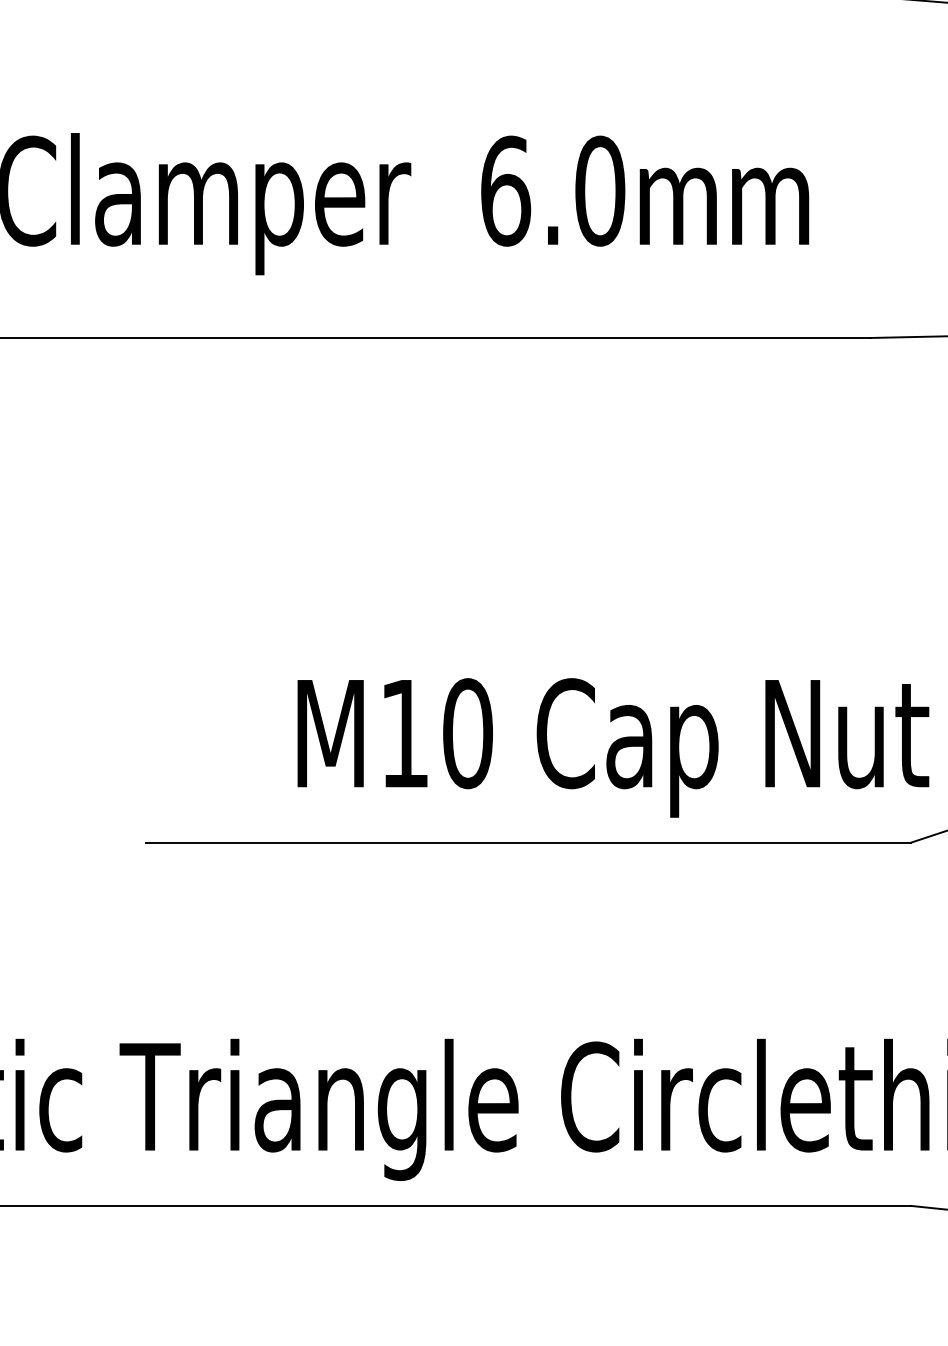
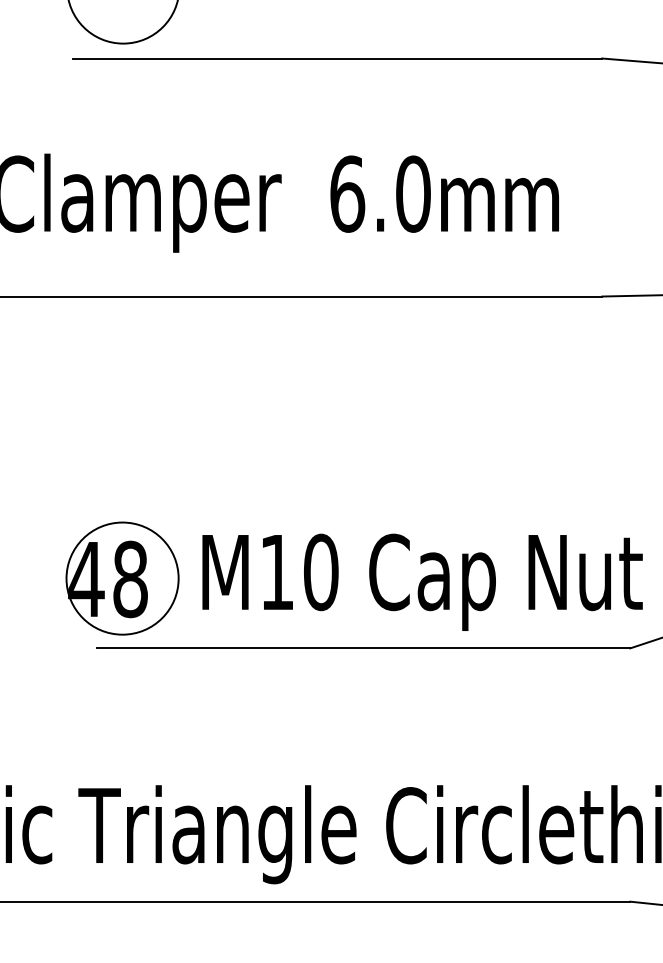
part: (182, 742) -> (122, 578), added

